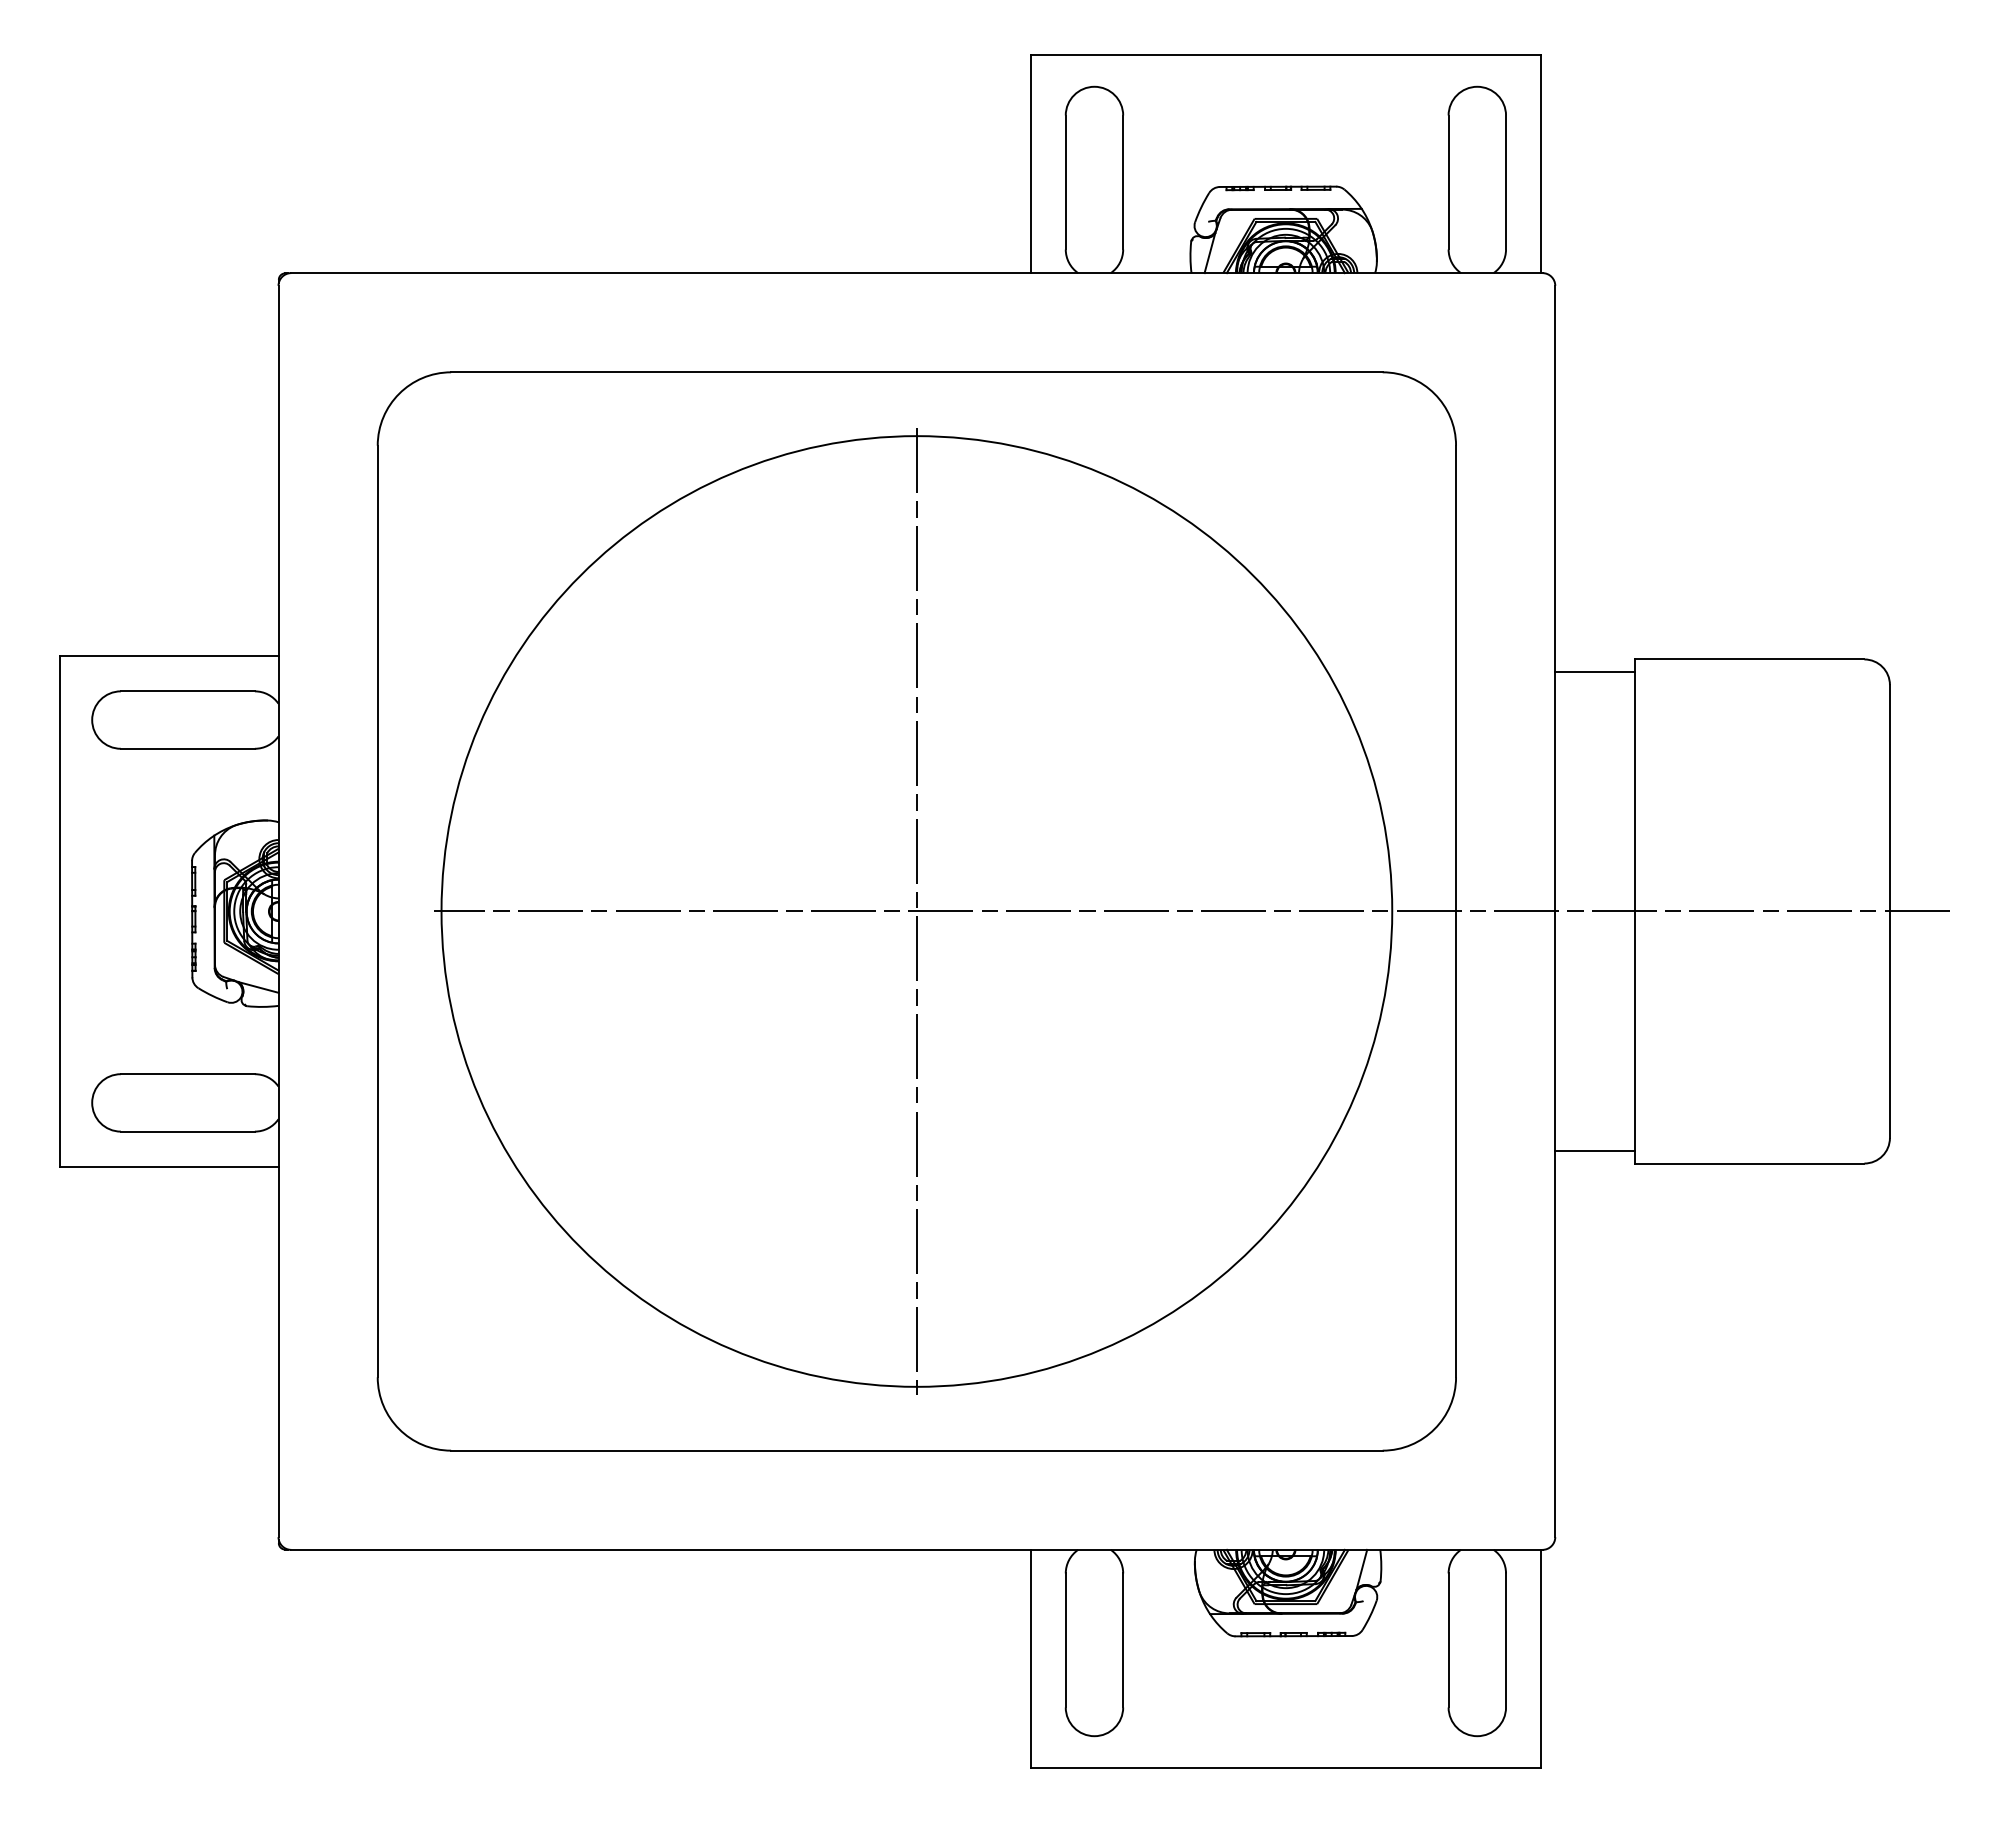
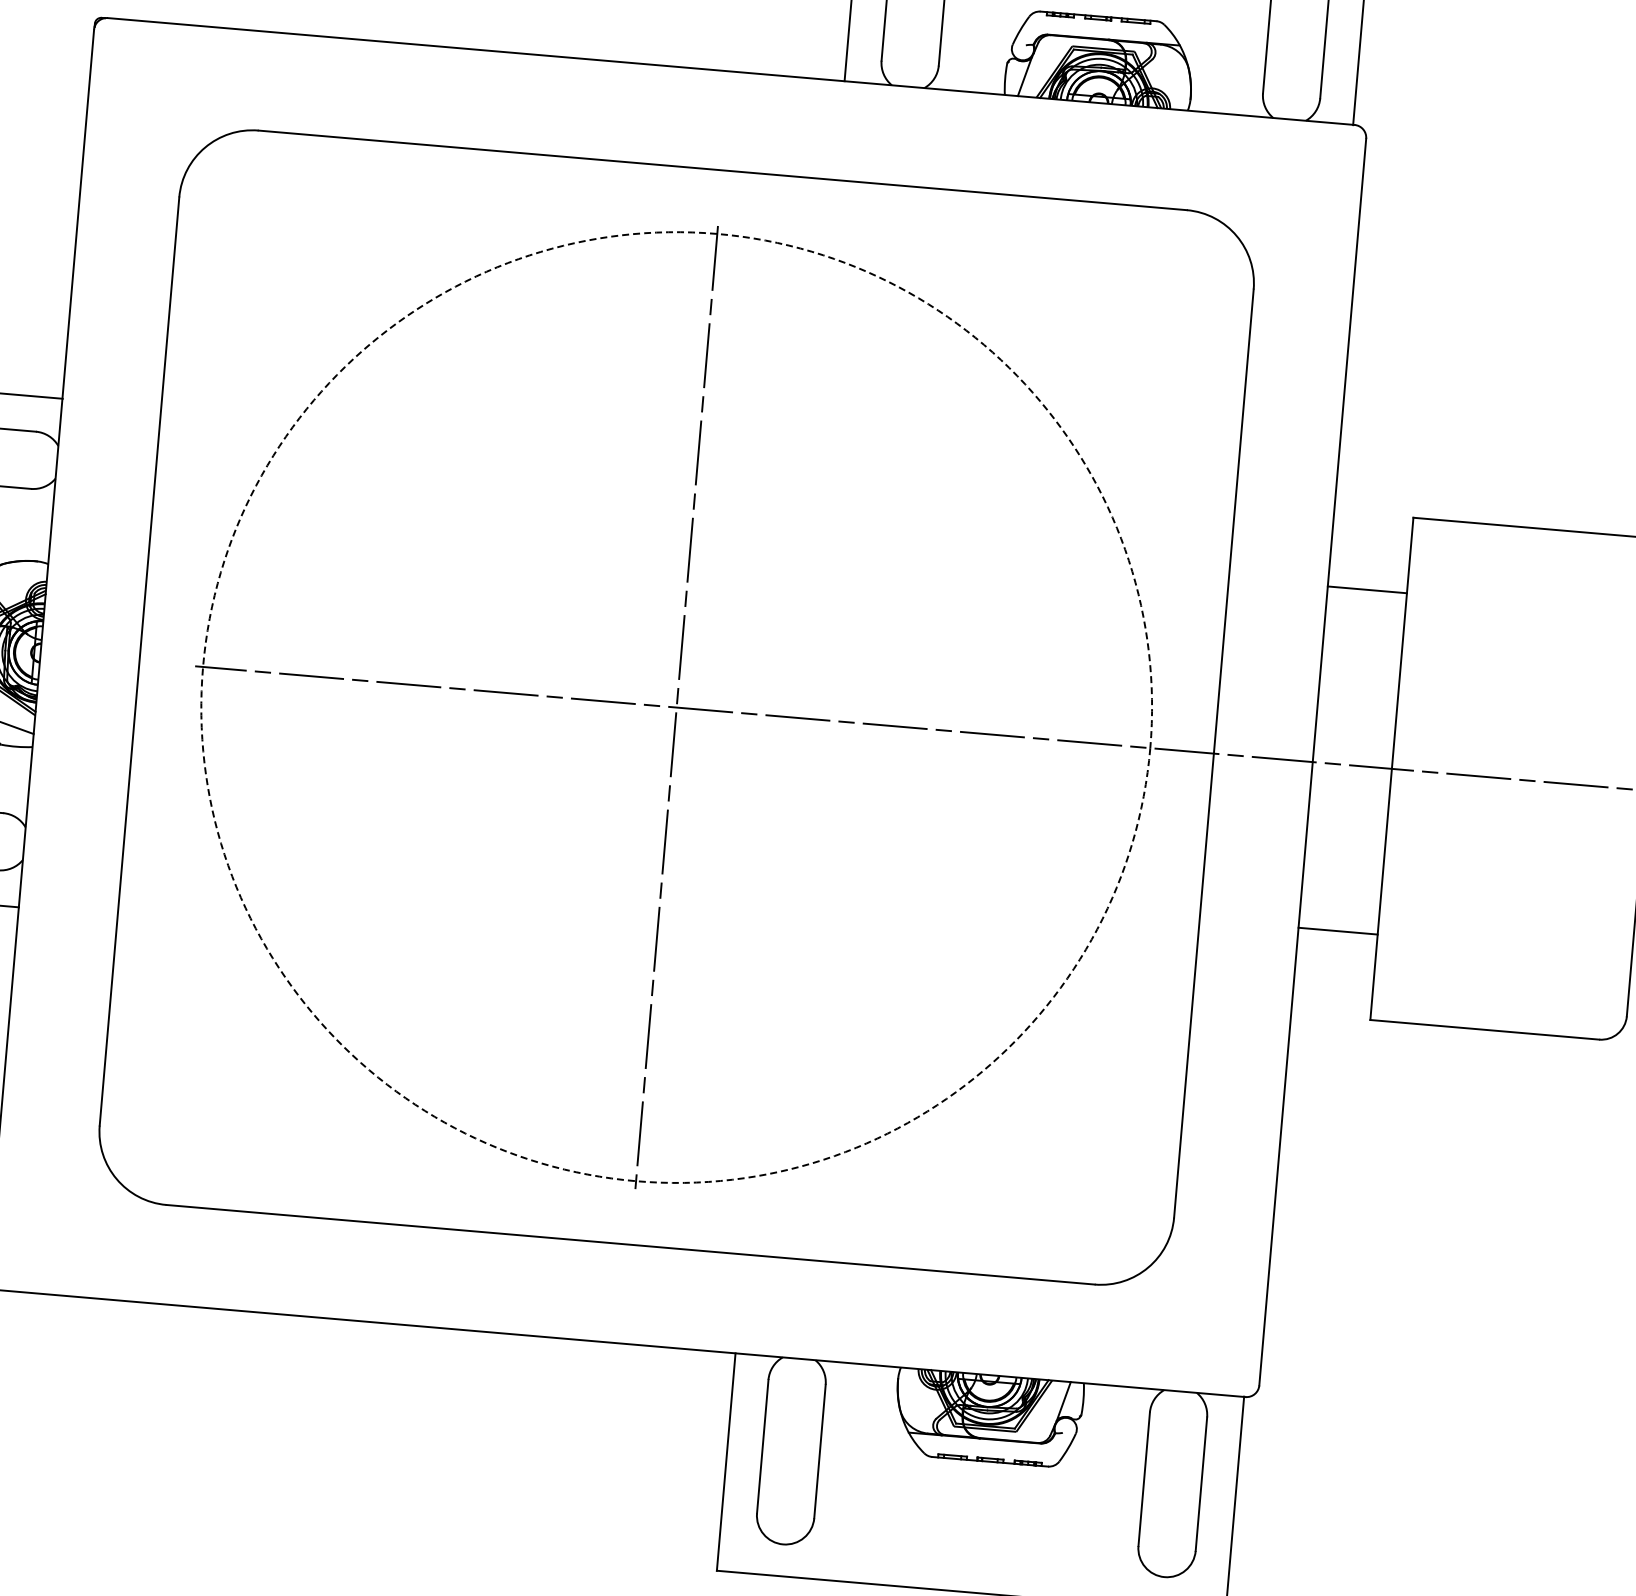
line: (1594, 672) -> (1366, 590), moved
circle: (916, 911) -> (676, 707), solid -> dashed
line: (1594, 1150) -> (1337, 930), moved

